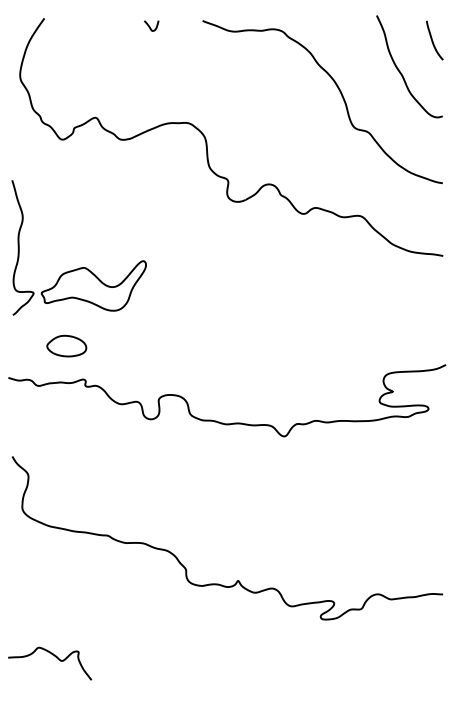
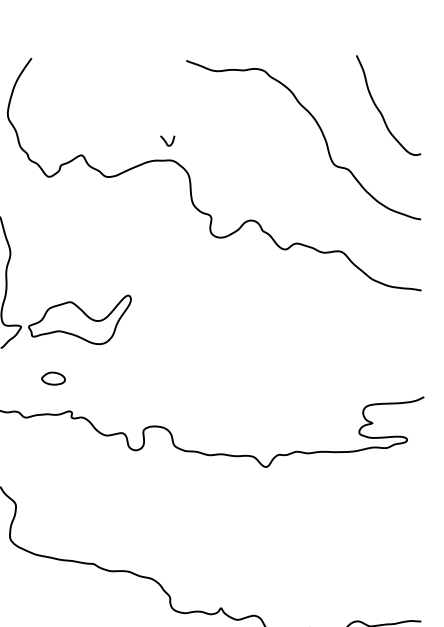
curve: (150, 26) -> (166, 141), moved
curve: (433, 40) -> (412, 79), removed
part: (66, 345) -> (53, 378), size x0.6

